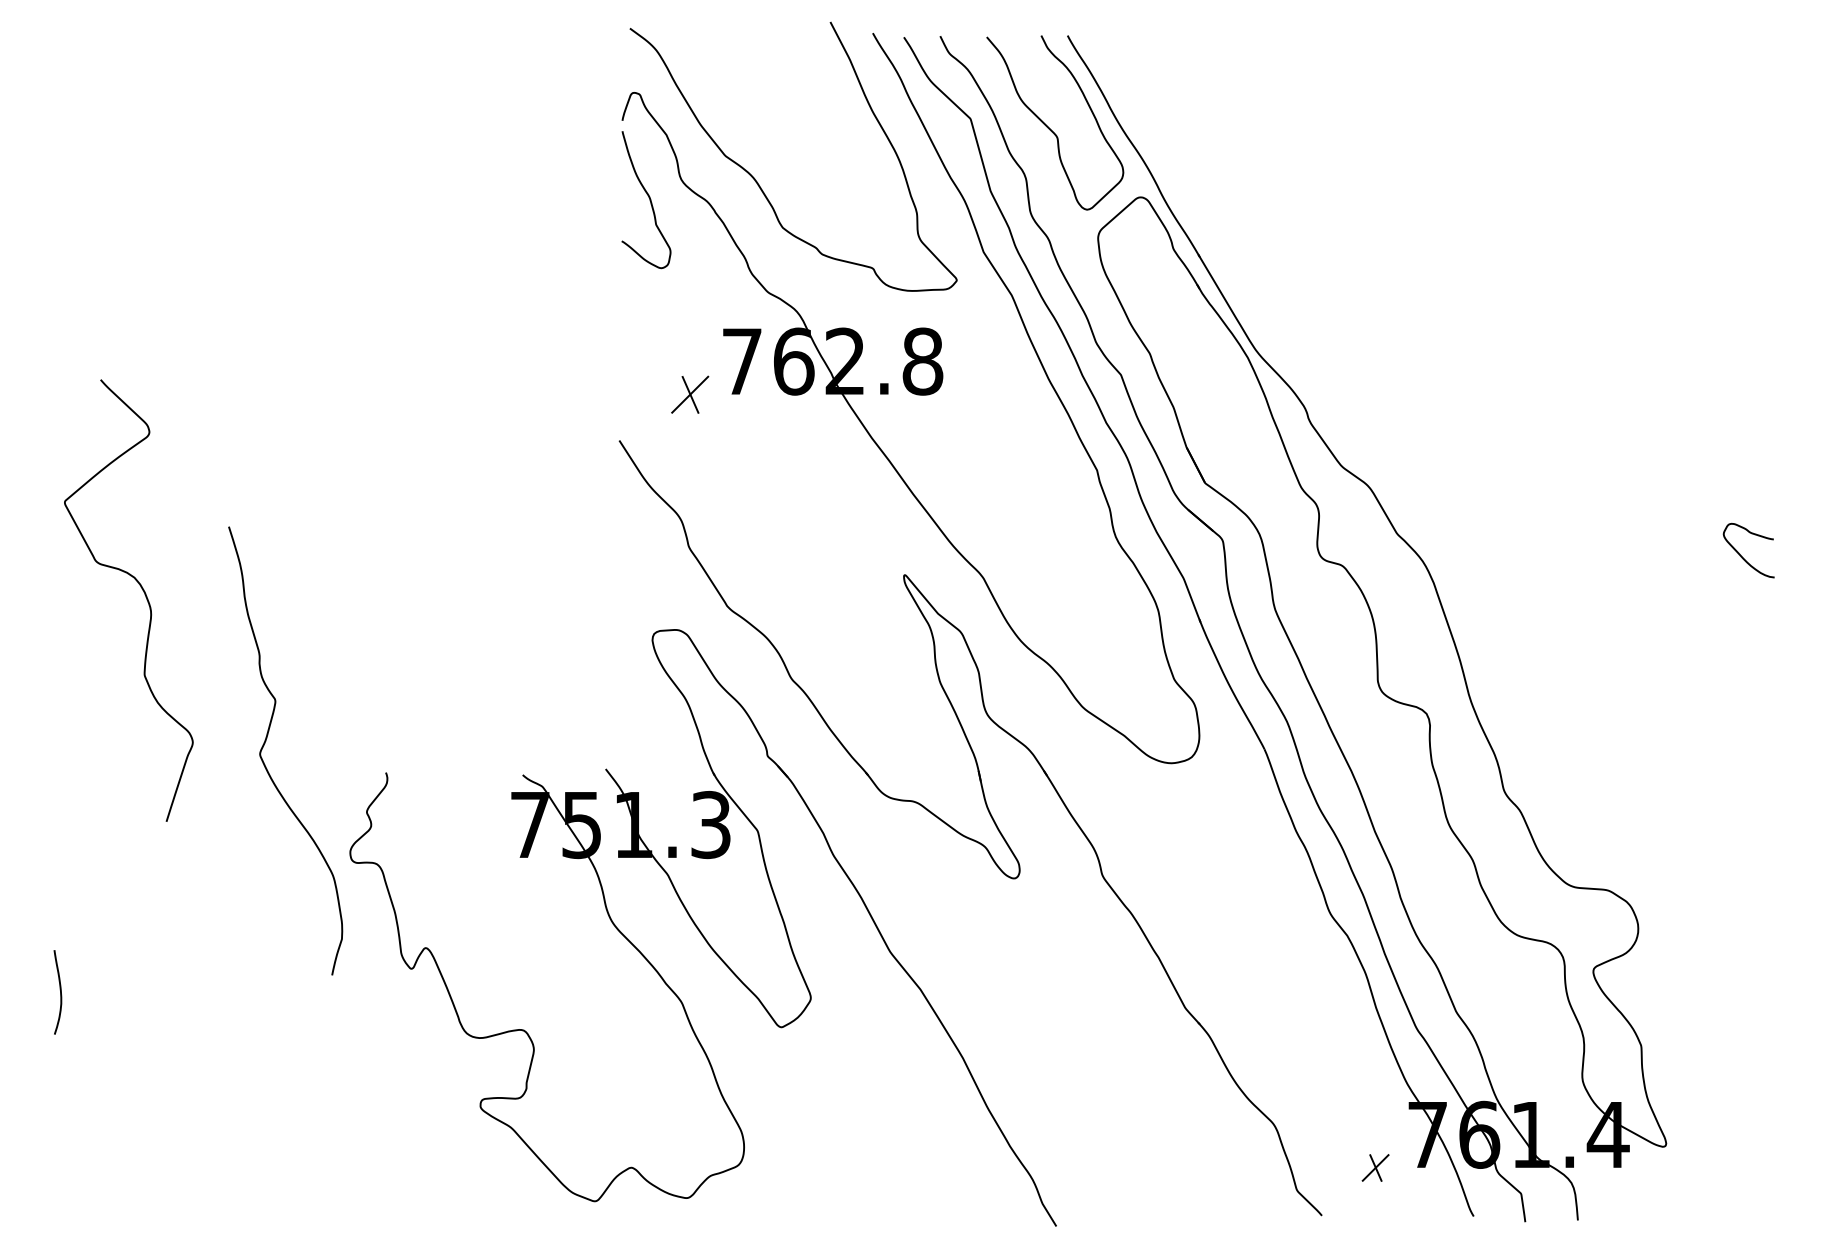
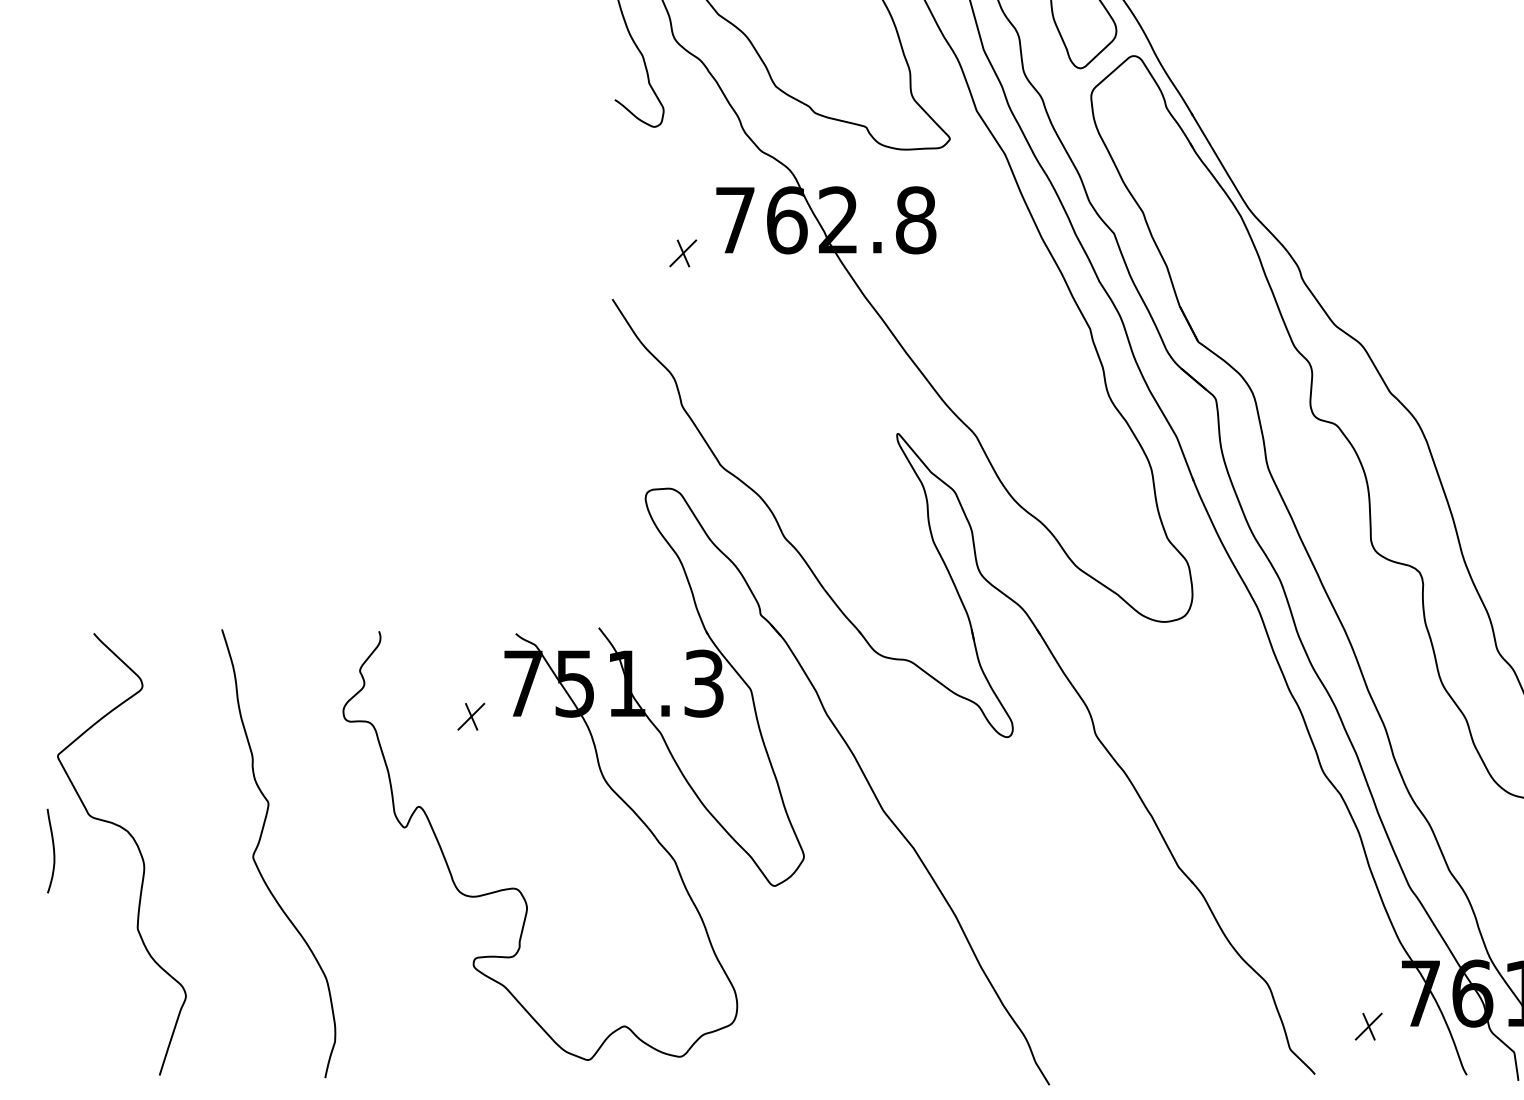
part: (689, 394) -> (682, 253), size x0.71
curve: (143, 592) -> (136, 846), moved
curve: (266, 741) -> (259, 844), moved
part: (478, 857) -> (471, 716), added

